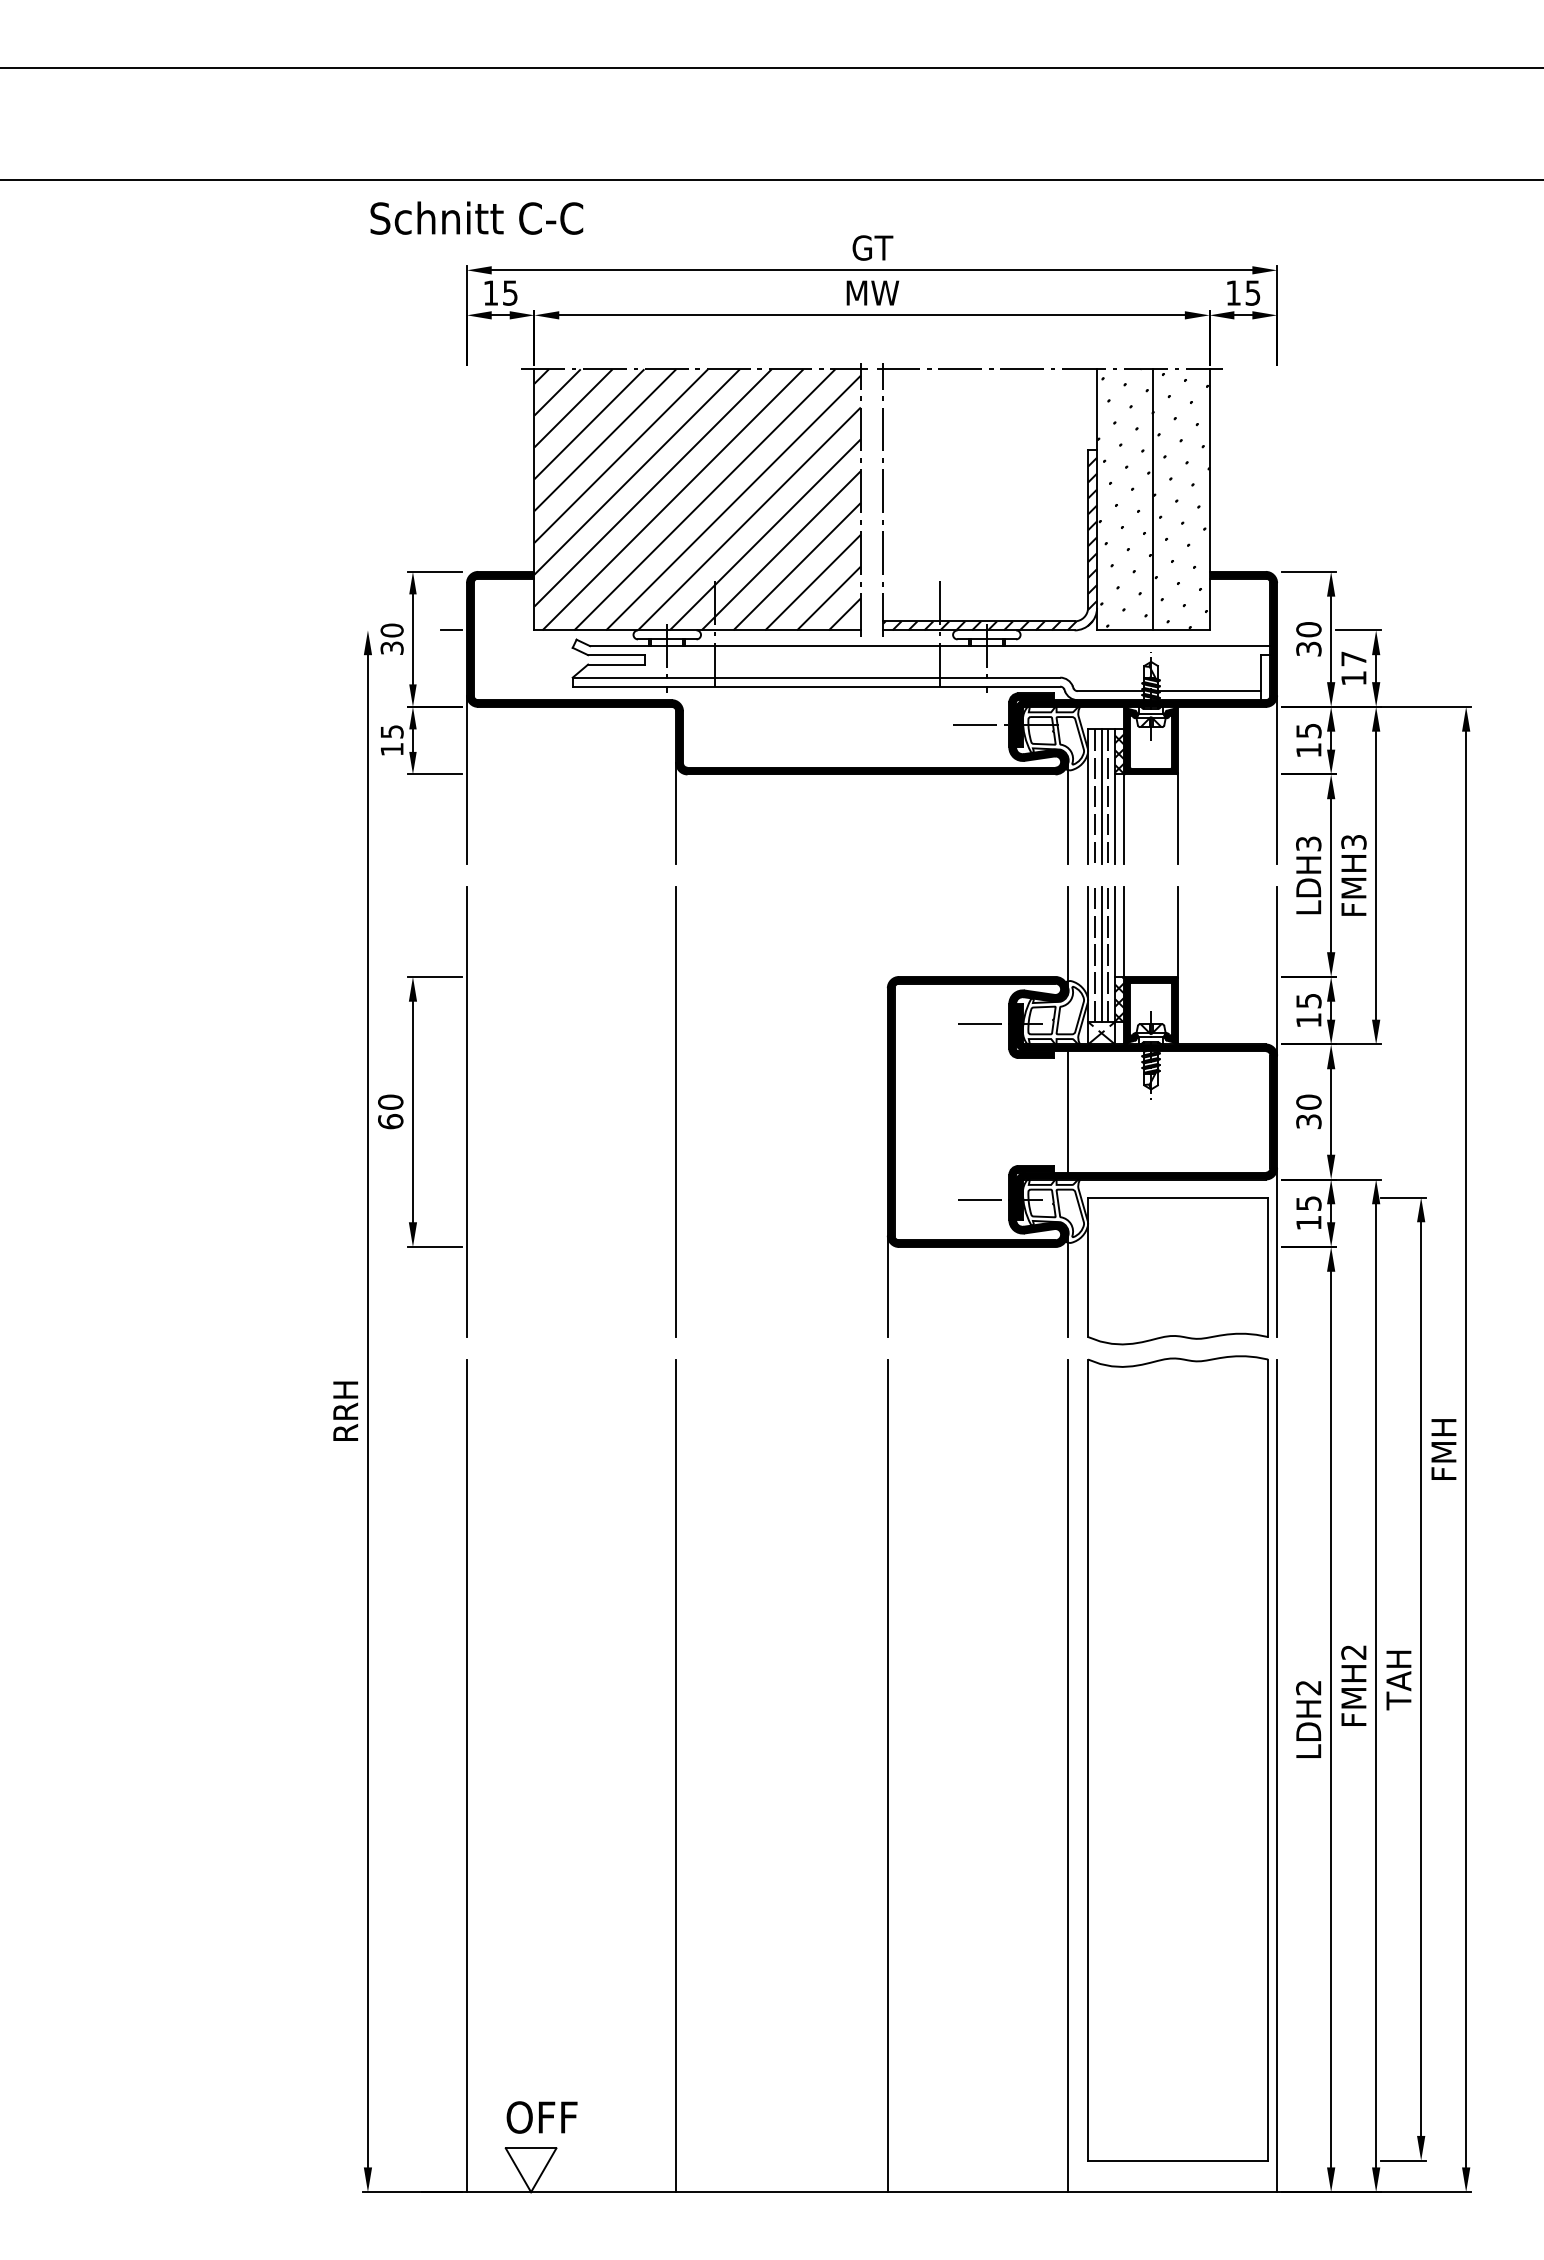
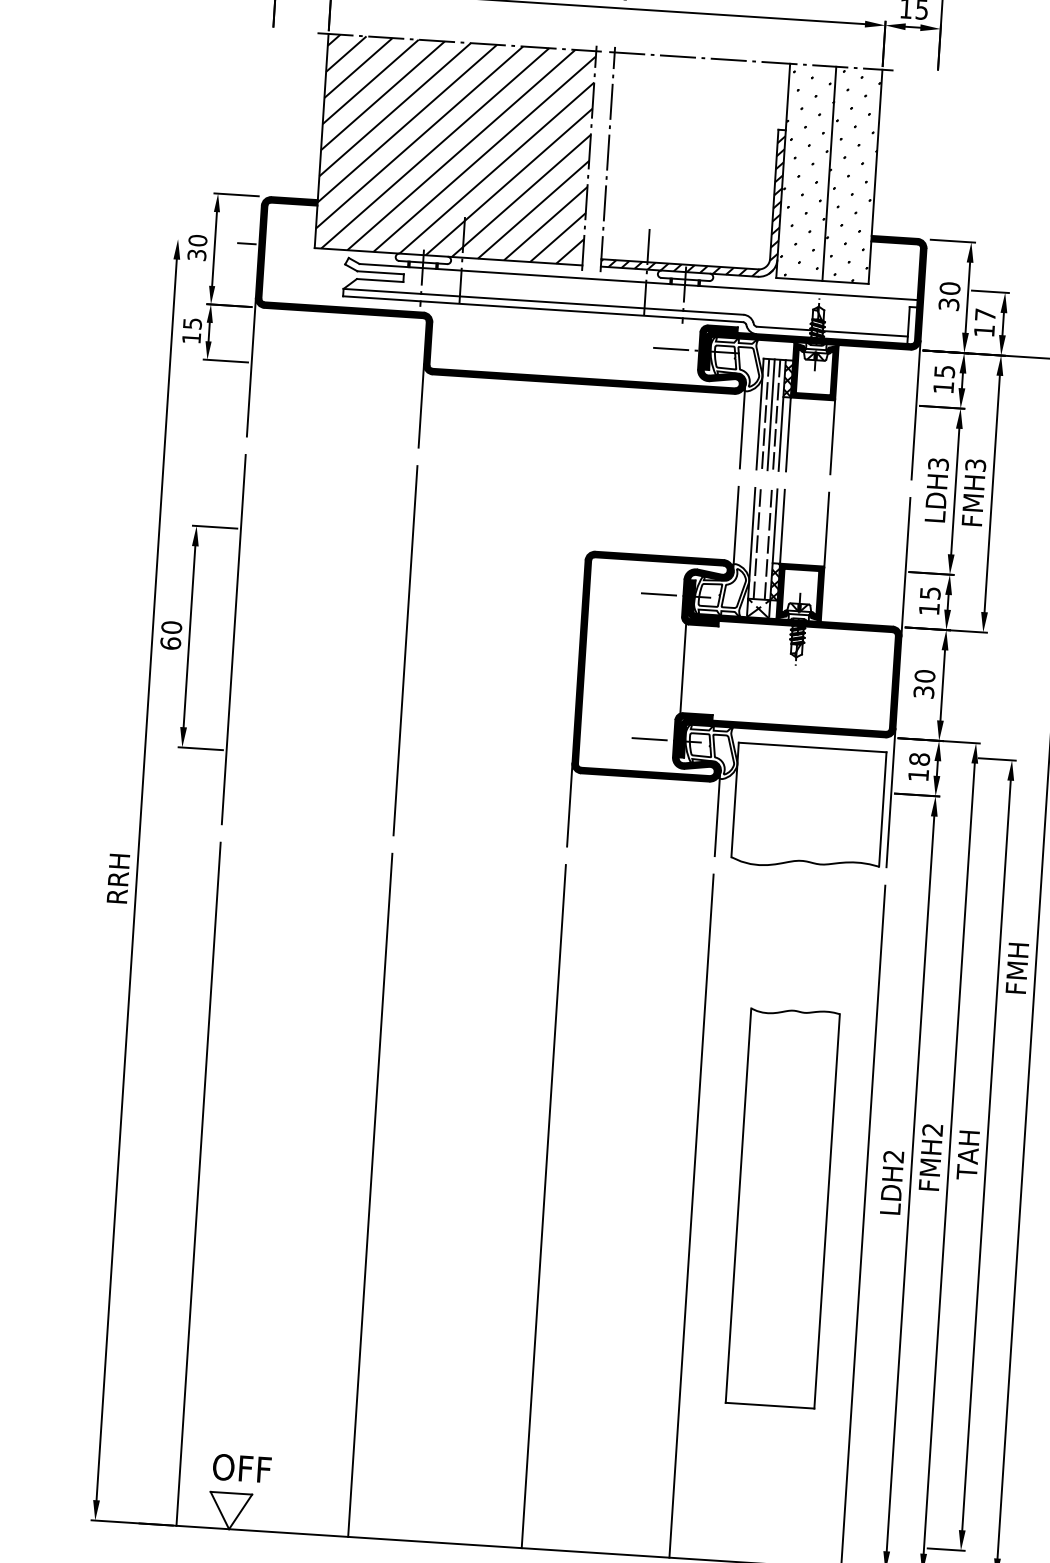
line: (1101, 953) -> (762, 543), removed
line: (1067, 1111) -> (682, 668), moved
text: (1308, 1203) -> (919, 759), 15 -> 18
part: (1177, 1758) -> (782, 1207), size x0.6

